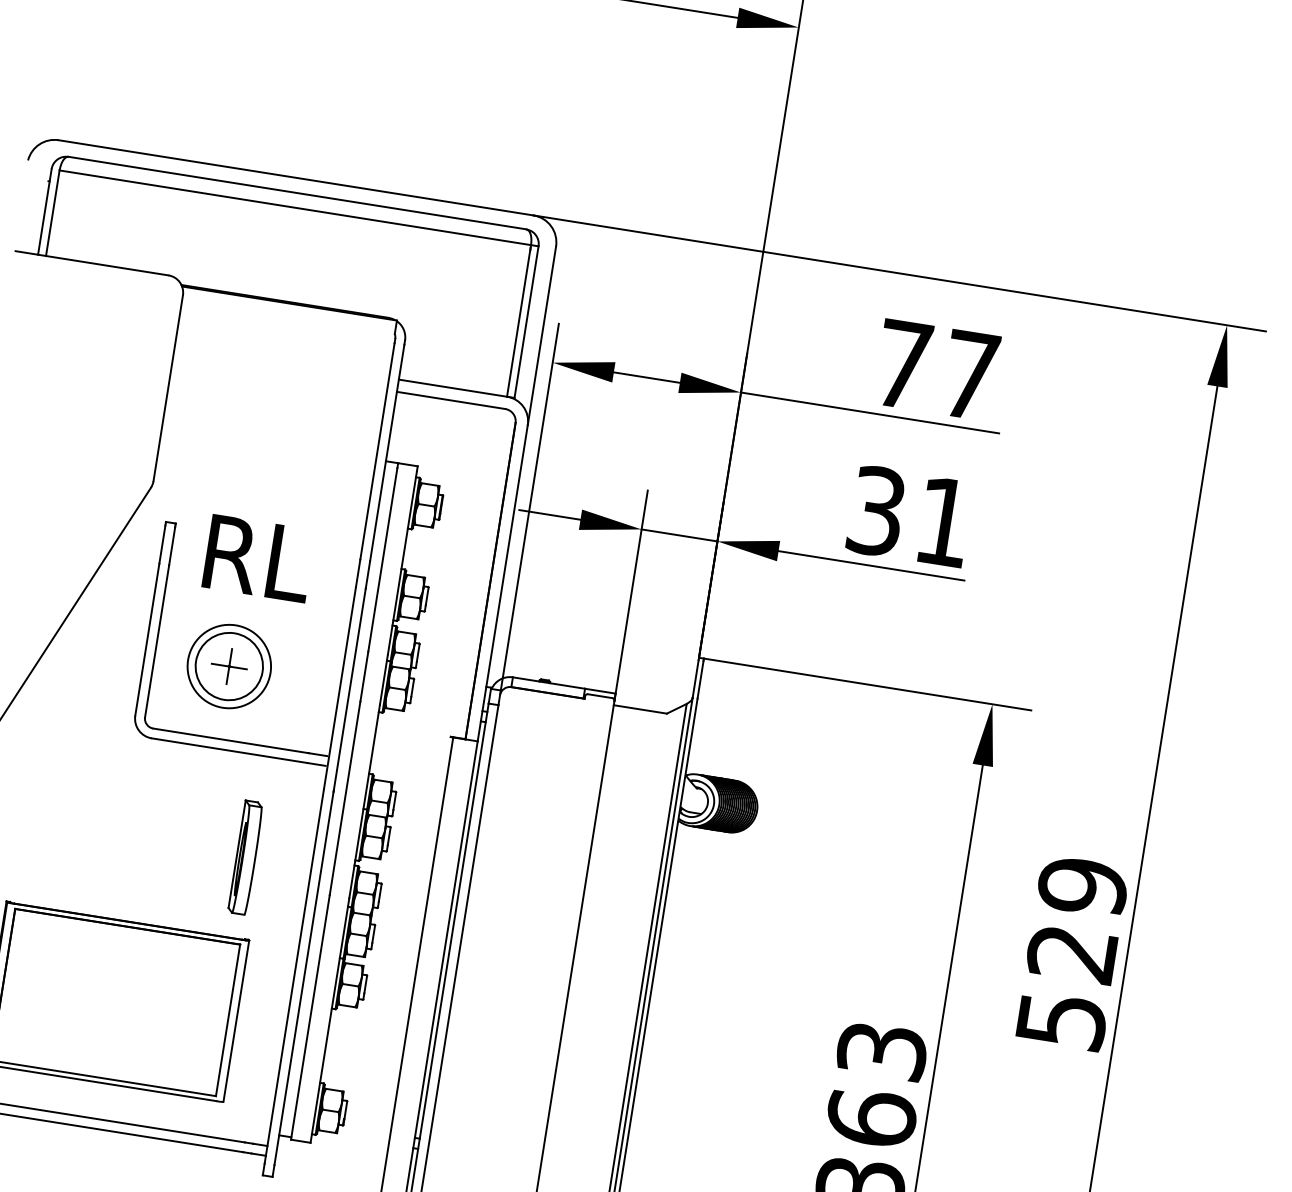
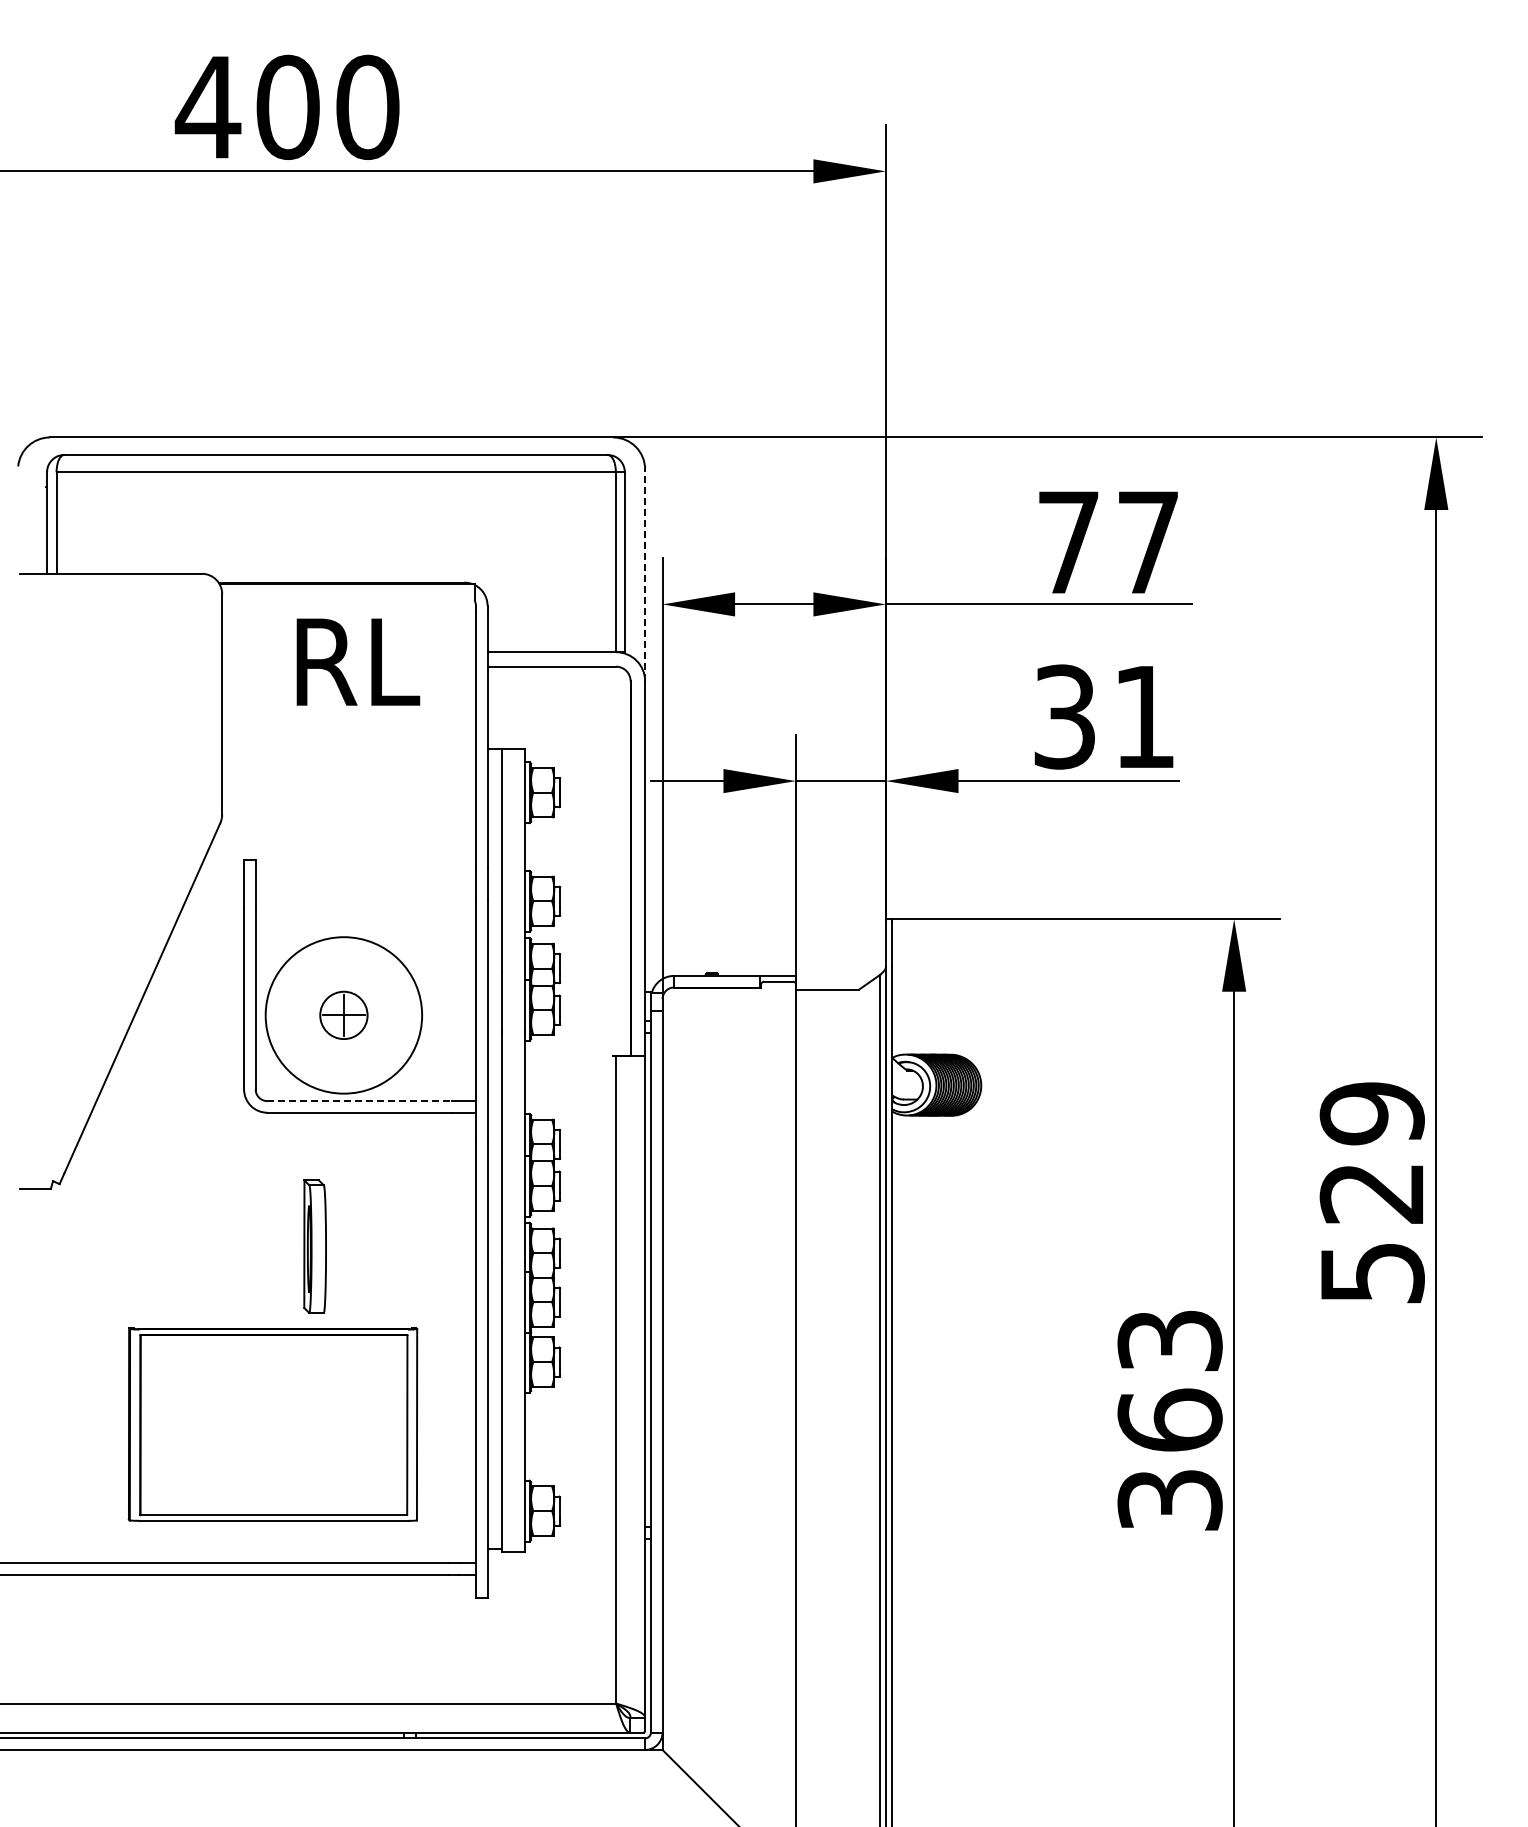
line: (542, 336) -> (645, 575), solid -> dashed
text: (259, 558) -> (358, 661), moved
circle: (229, 665) -> (343, 1014), size x0.6
circle: (228, 666) -> (343, 1015), size x1.6
line: (231, 741) -> (360, 1101), solid -> dashed
part: (245, 857) -> (314, 1246), moved

